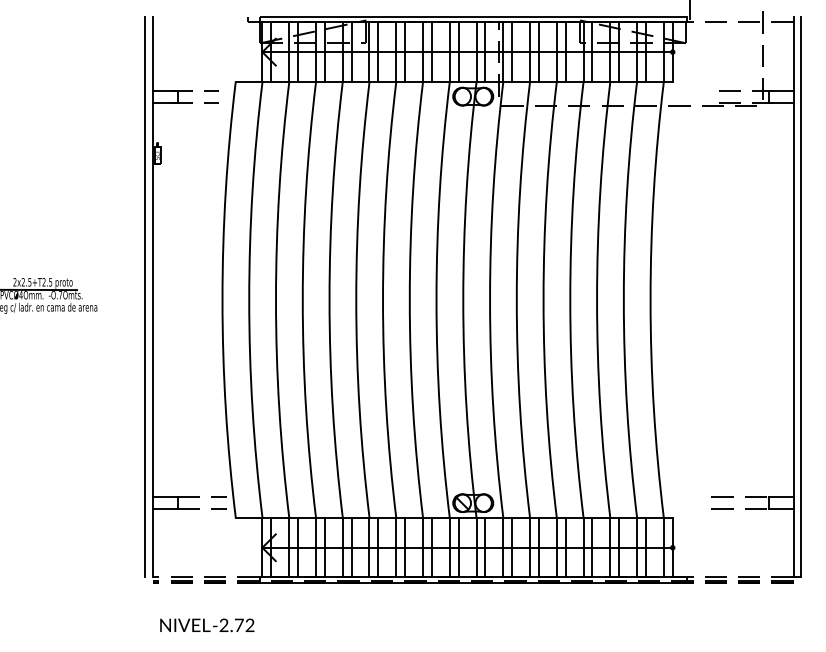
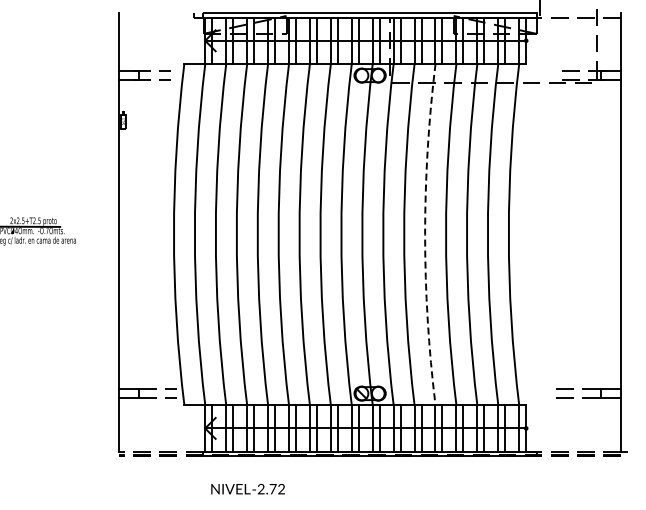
line: (145, 295) -> (113, 231), removed
line: (800, 295) -> (626, 231), removed
arc: (544, 299) -> (425, 234), solid -> dashed
text: (206, 624) -> (247, 488), moved

